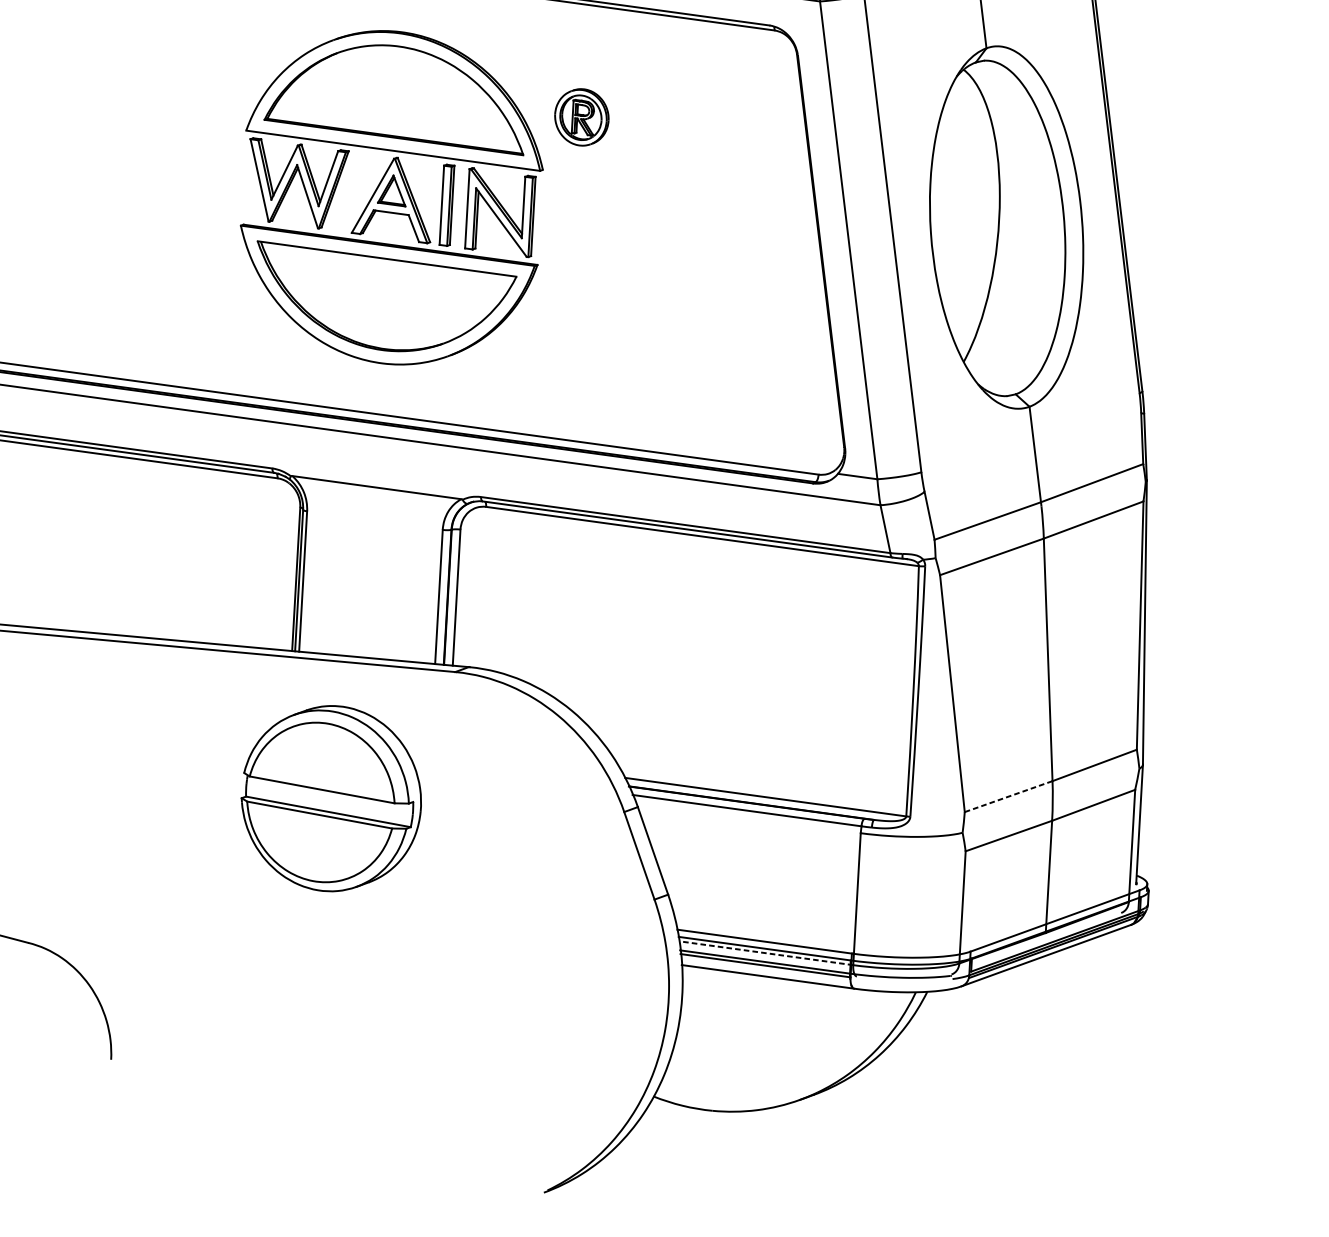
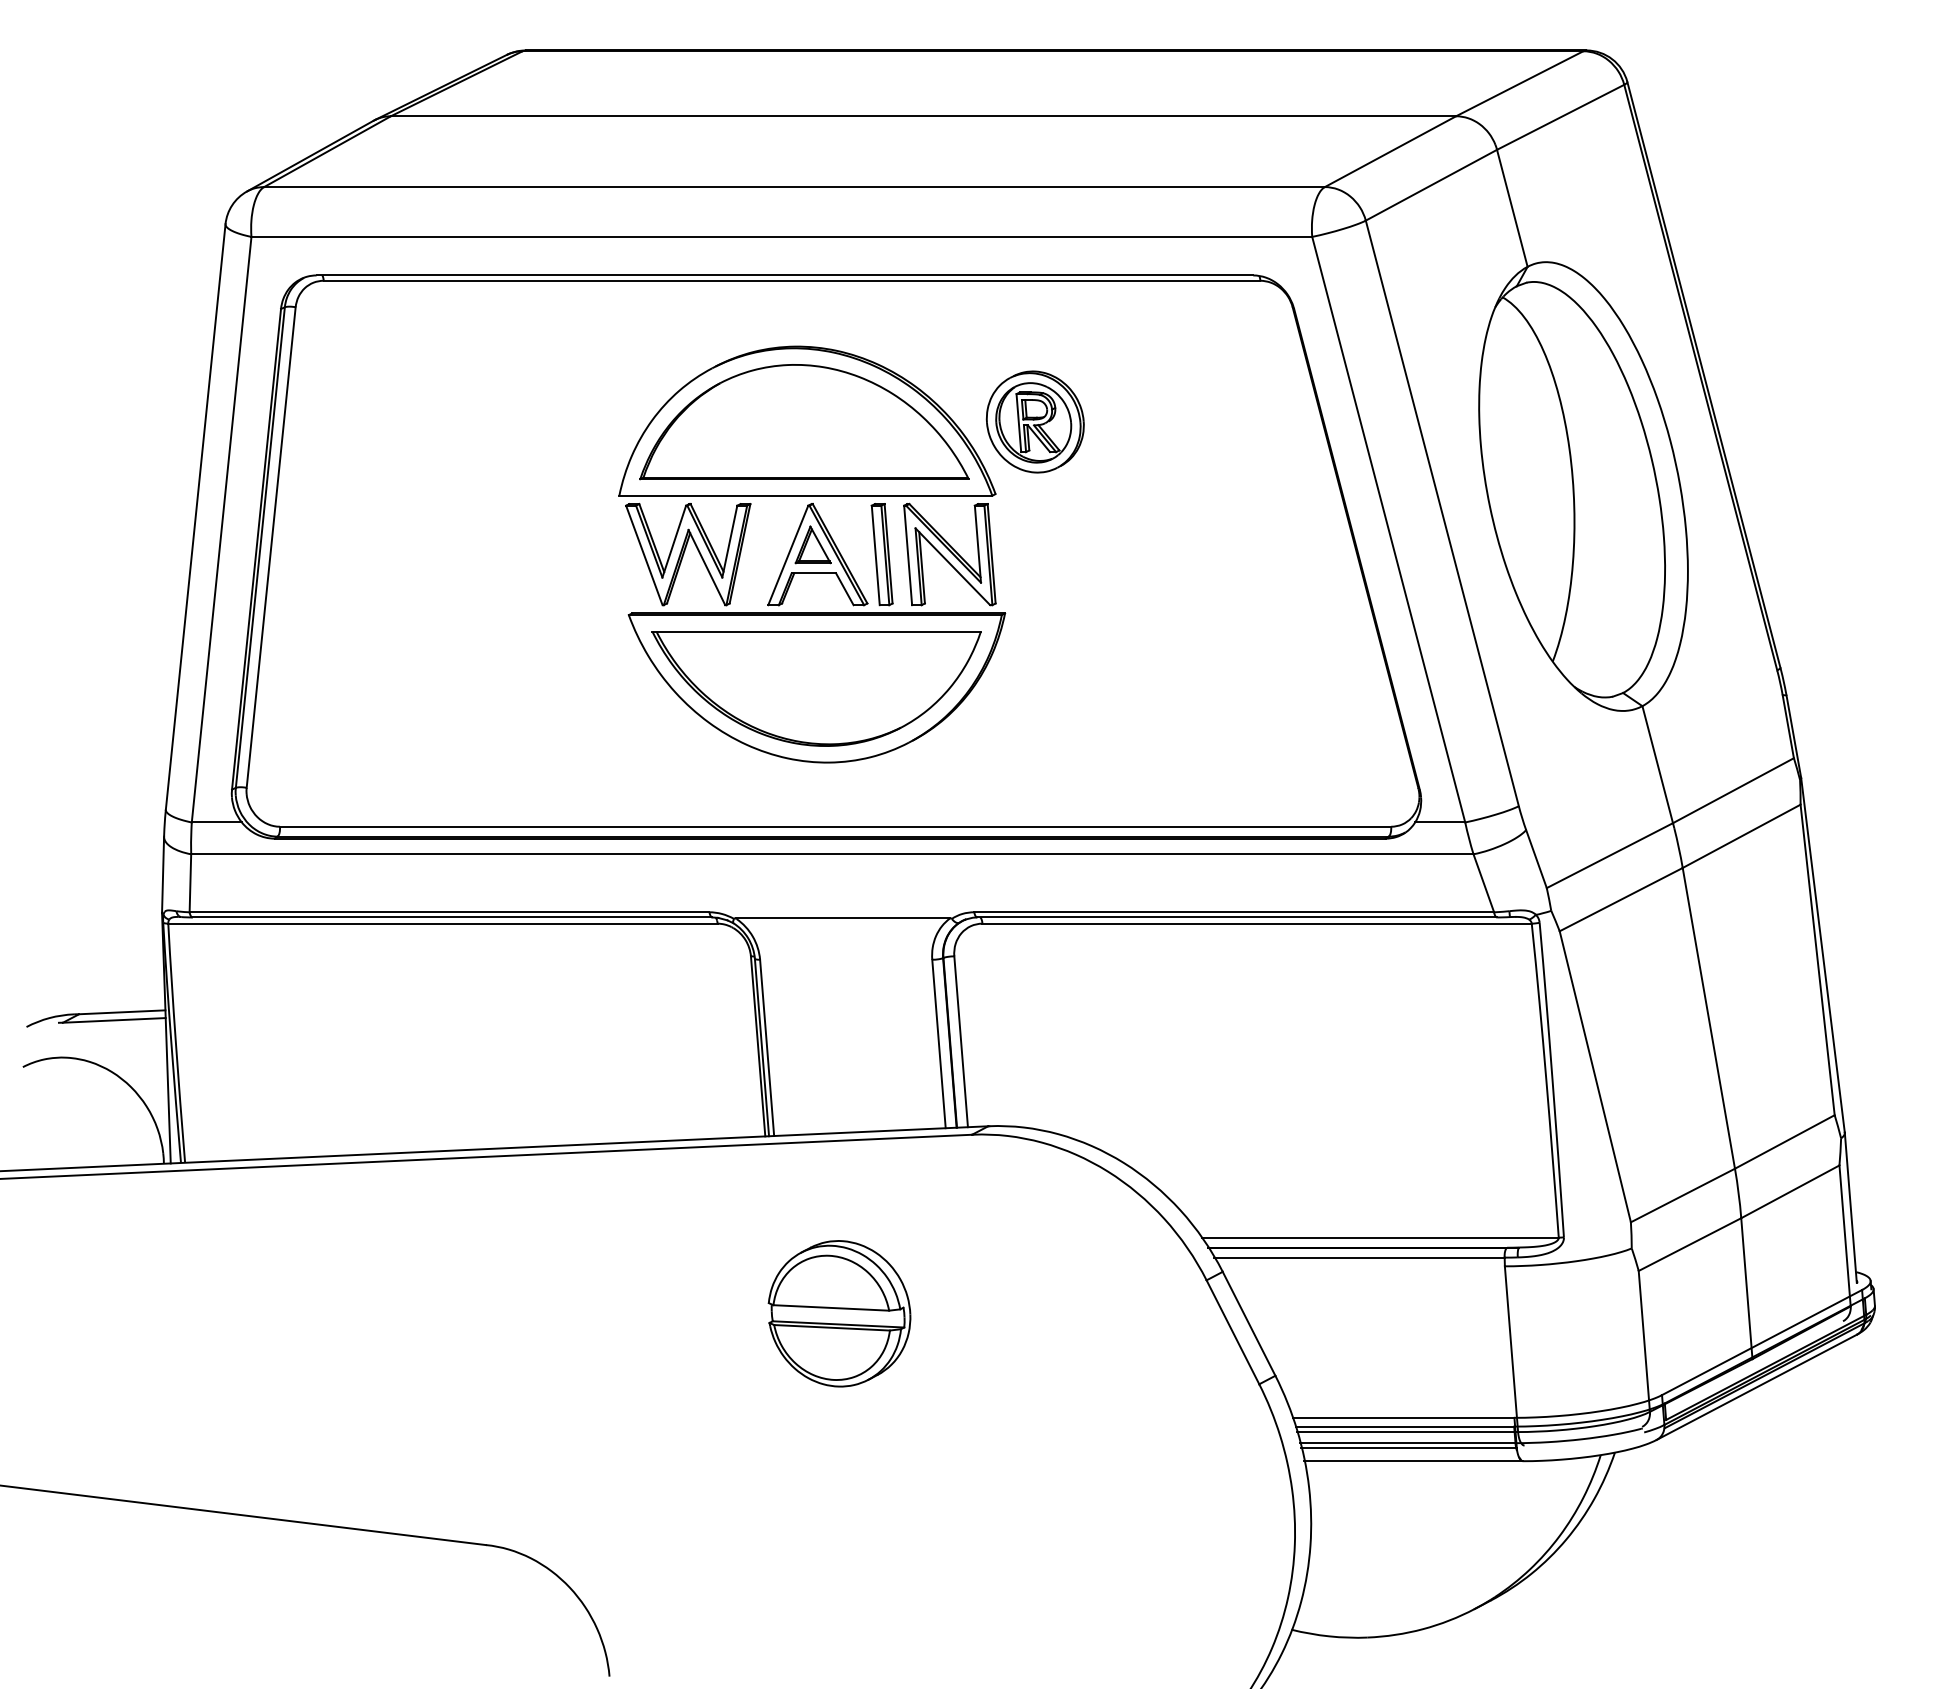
part: (581, 116) -> (1034, 421), size x1.43
line: (1008, 796) -> (1682, 1195), dashed -> solid
part: (331, 798) -> (839, 1313), size x0.62
line: (766, 953) -> (1407, 1432), dashed -> solid

